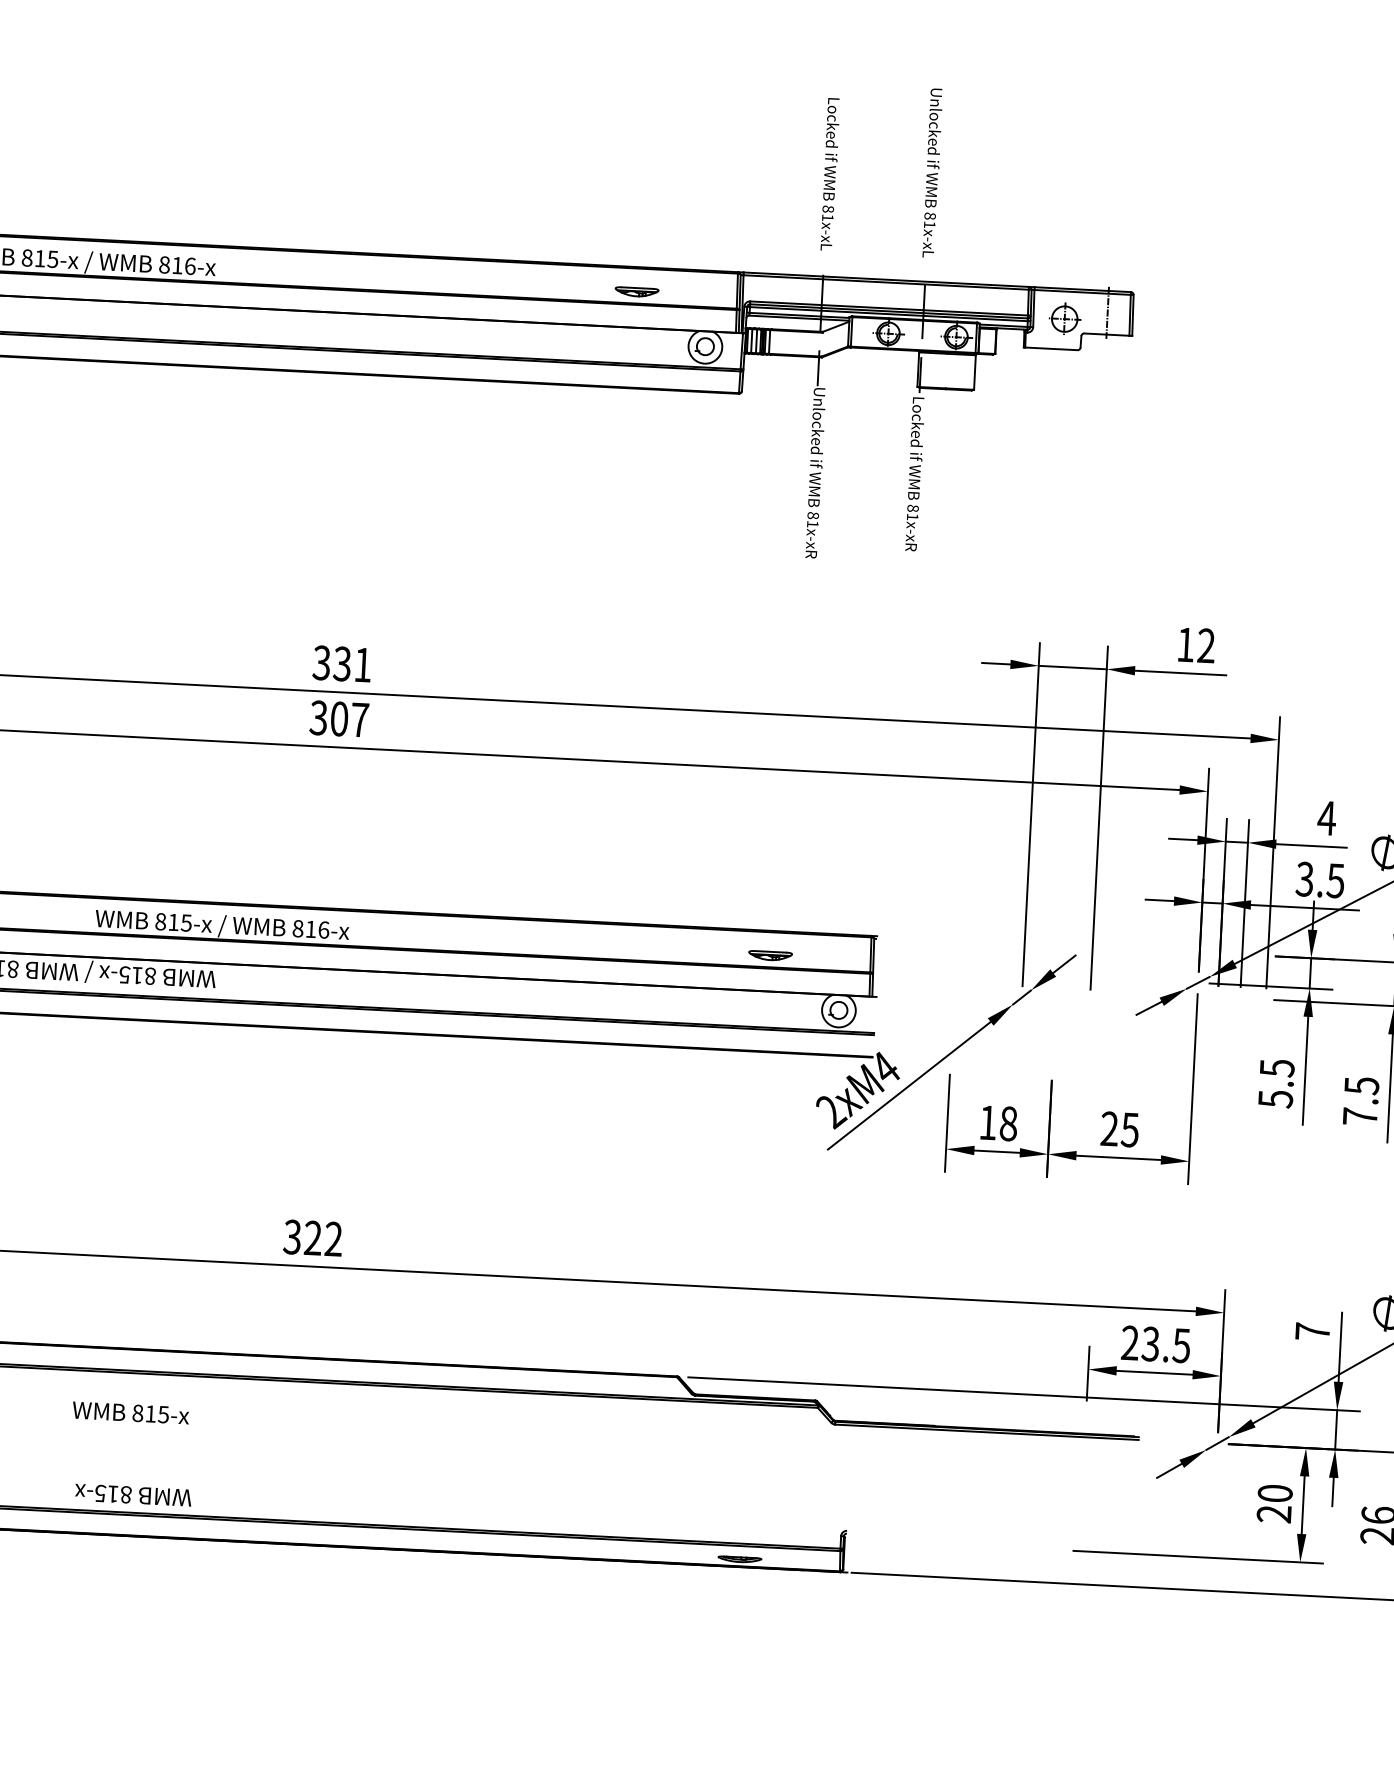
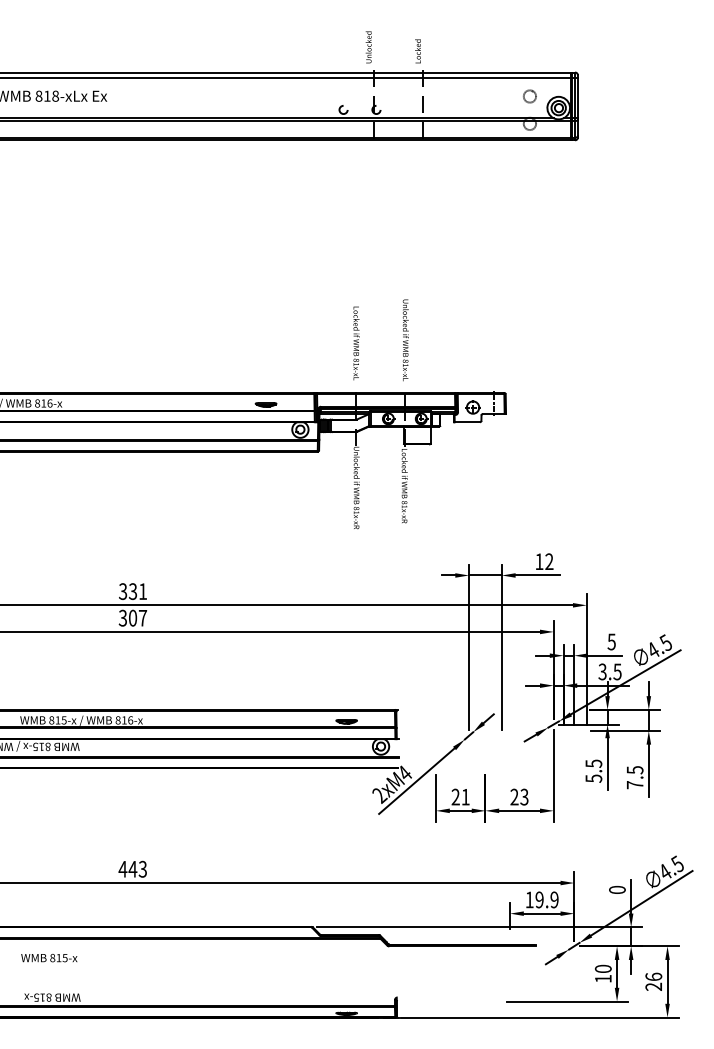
text: (1326, 817) -> (611, 641), 4 -> 5
text: (998, 1121) -> (460, 796), 18 -> 21
text: (1130, 1128) -> (524, 796), 25 -> 23
text: (312, 1236) -> (132, 868), 322 -> 443
text: (1312, 1330) -> (617, 889), 7 -> 0
text: (1154, 1343) -> (541, 899), 23.5 -> 19.9
text: (1272, 1513) -> (602, 978), 20 -> 10

